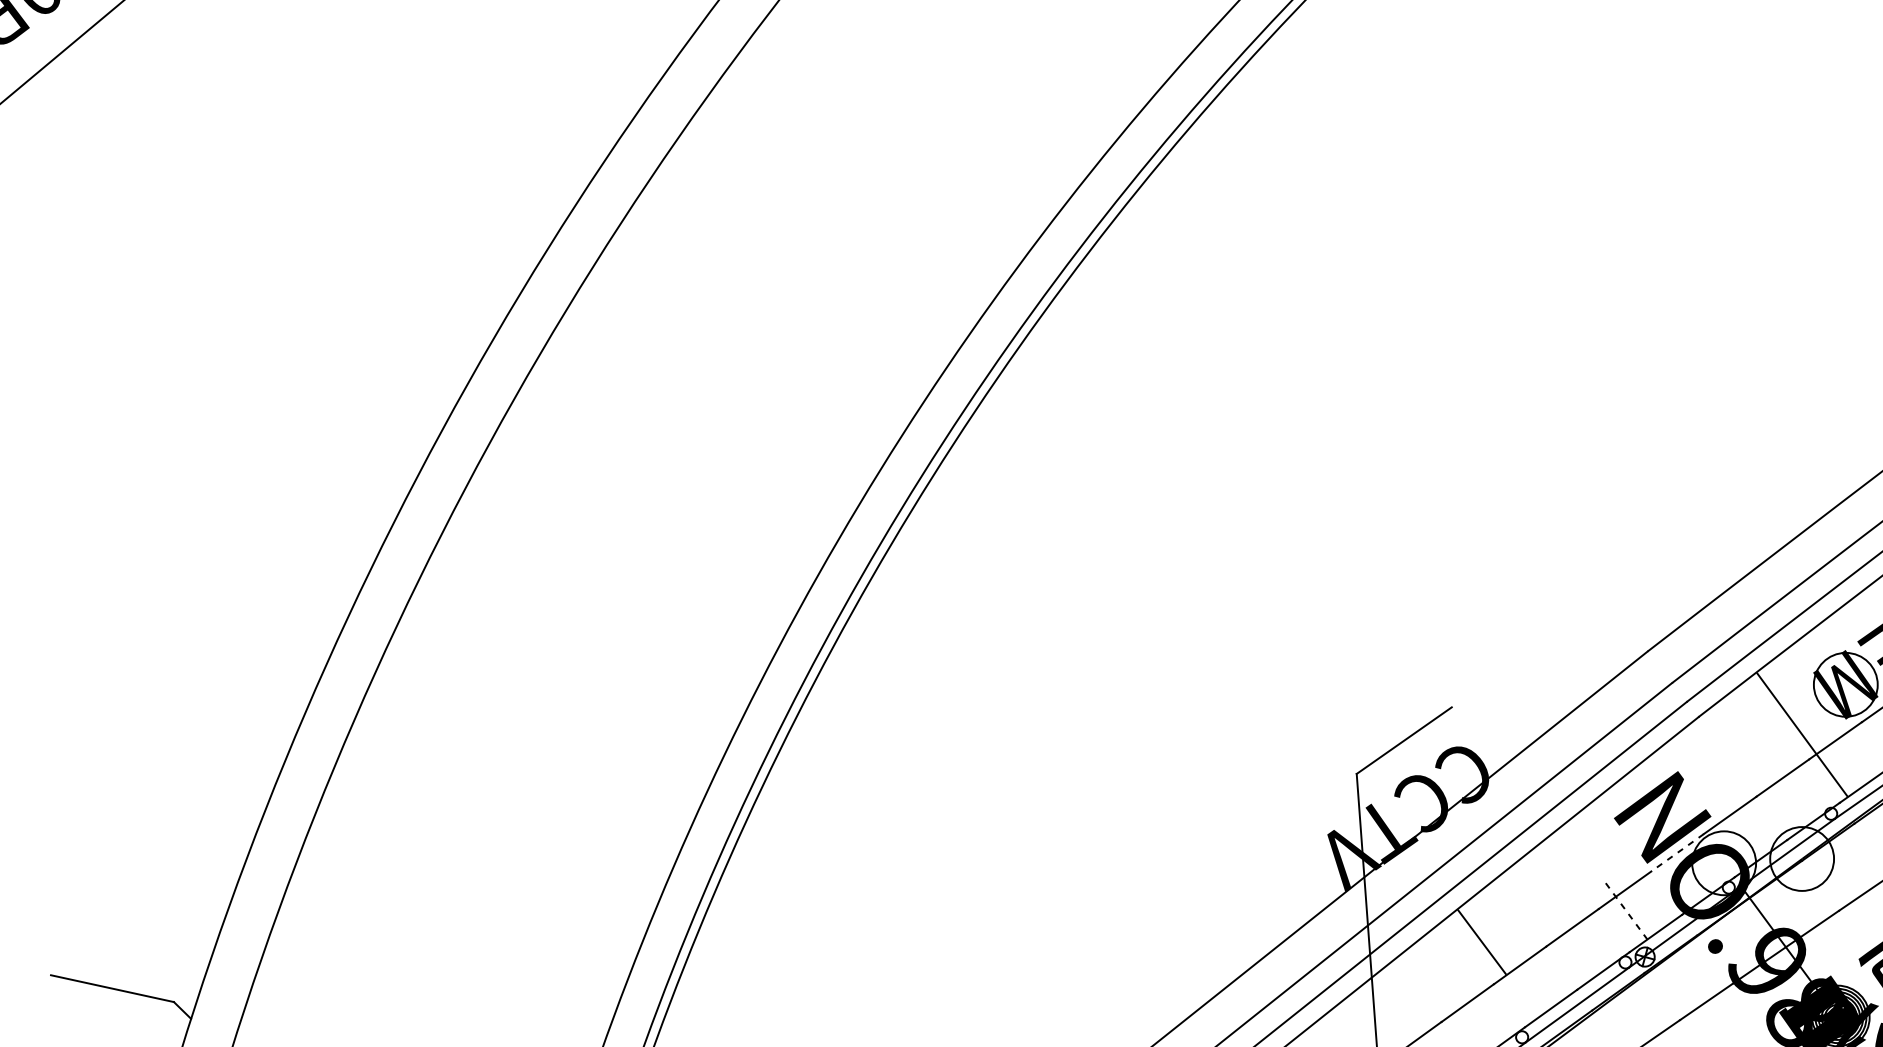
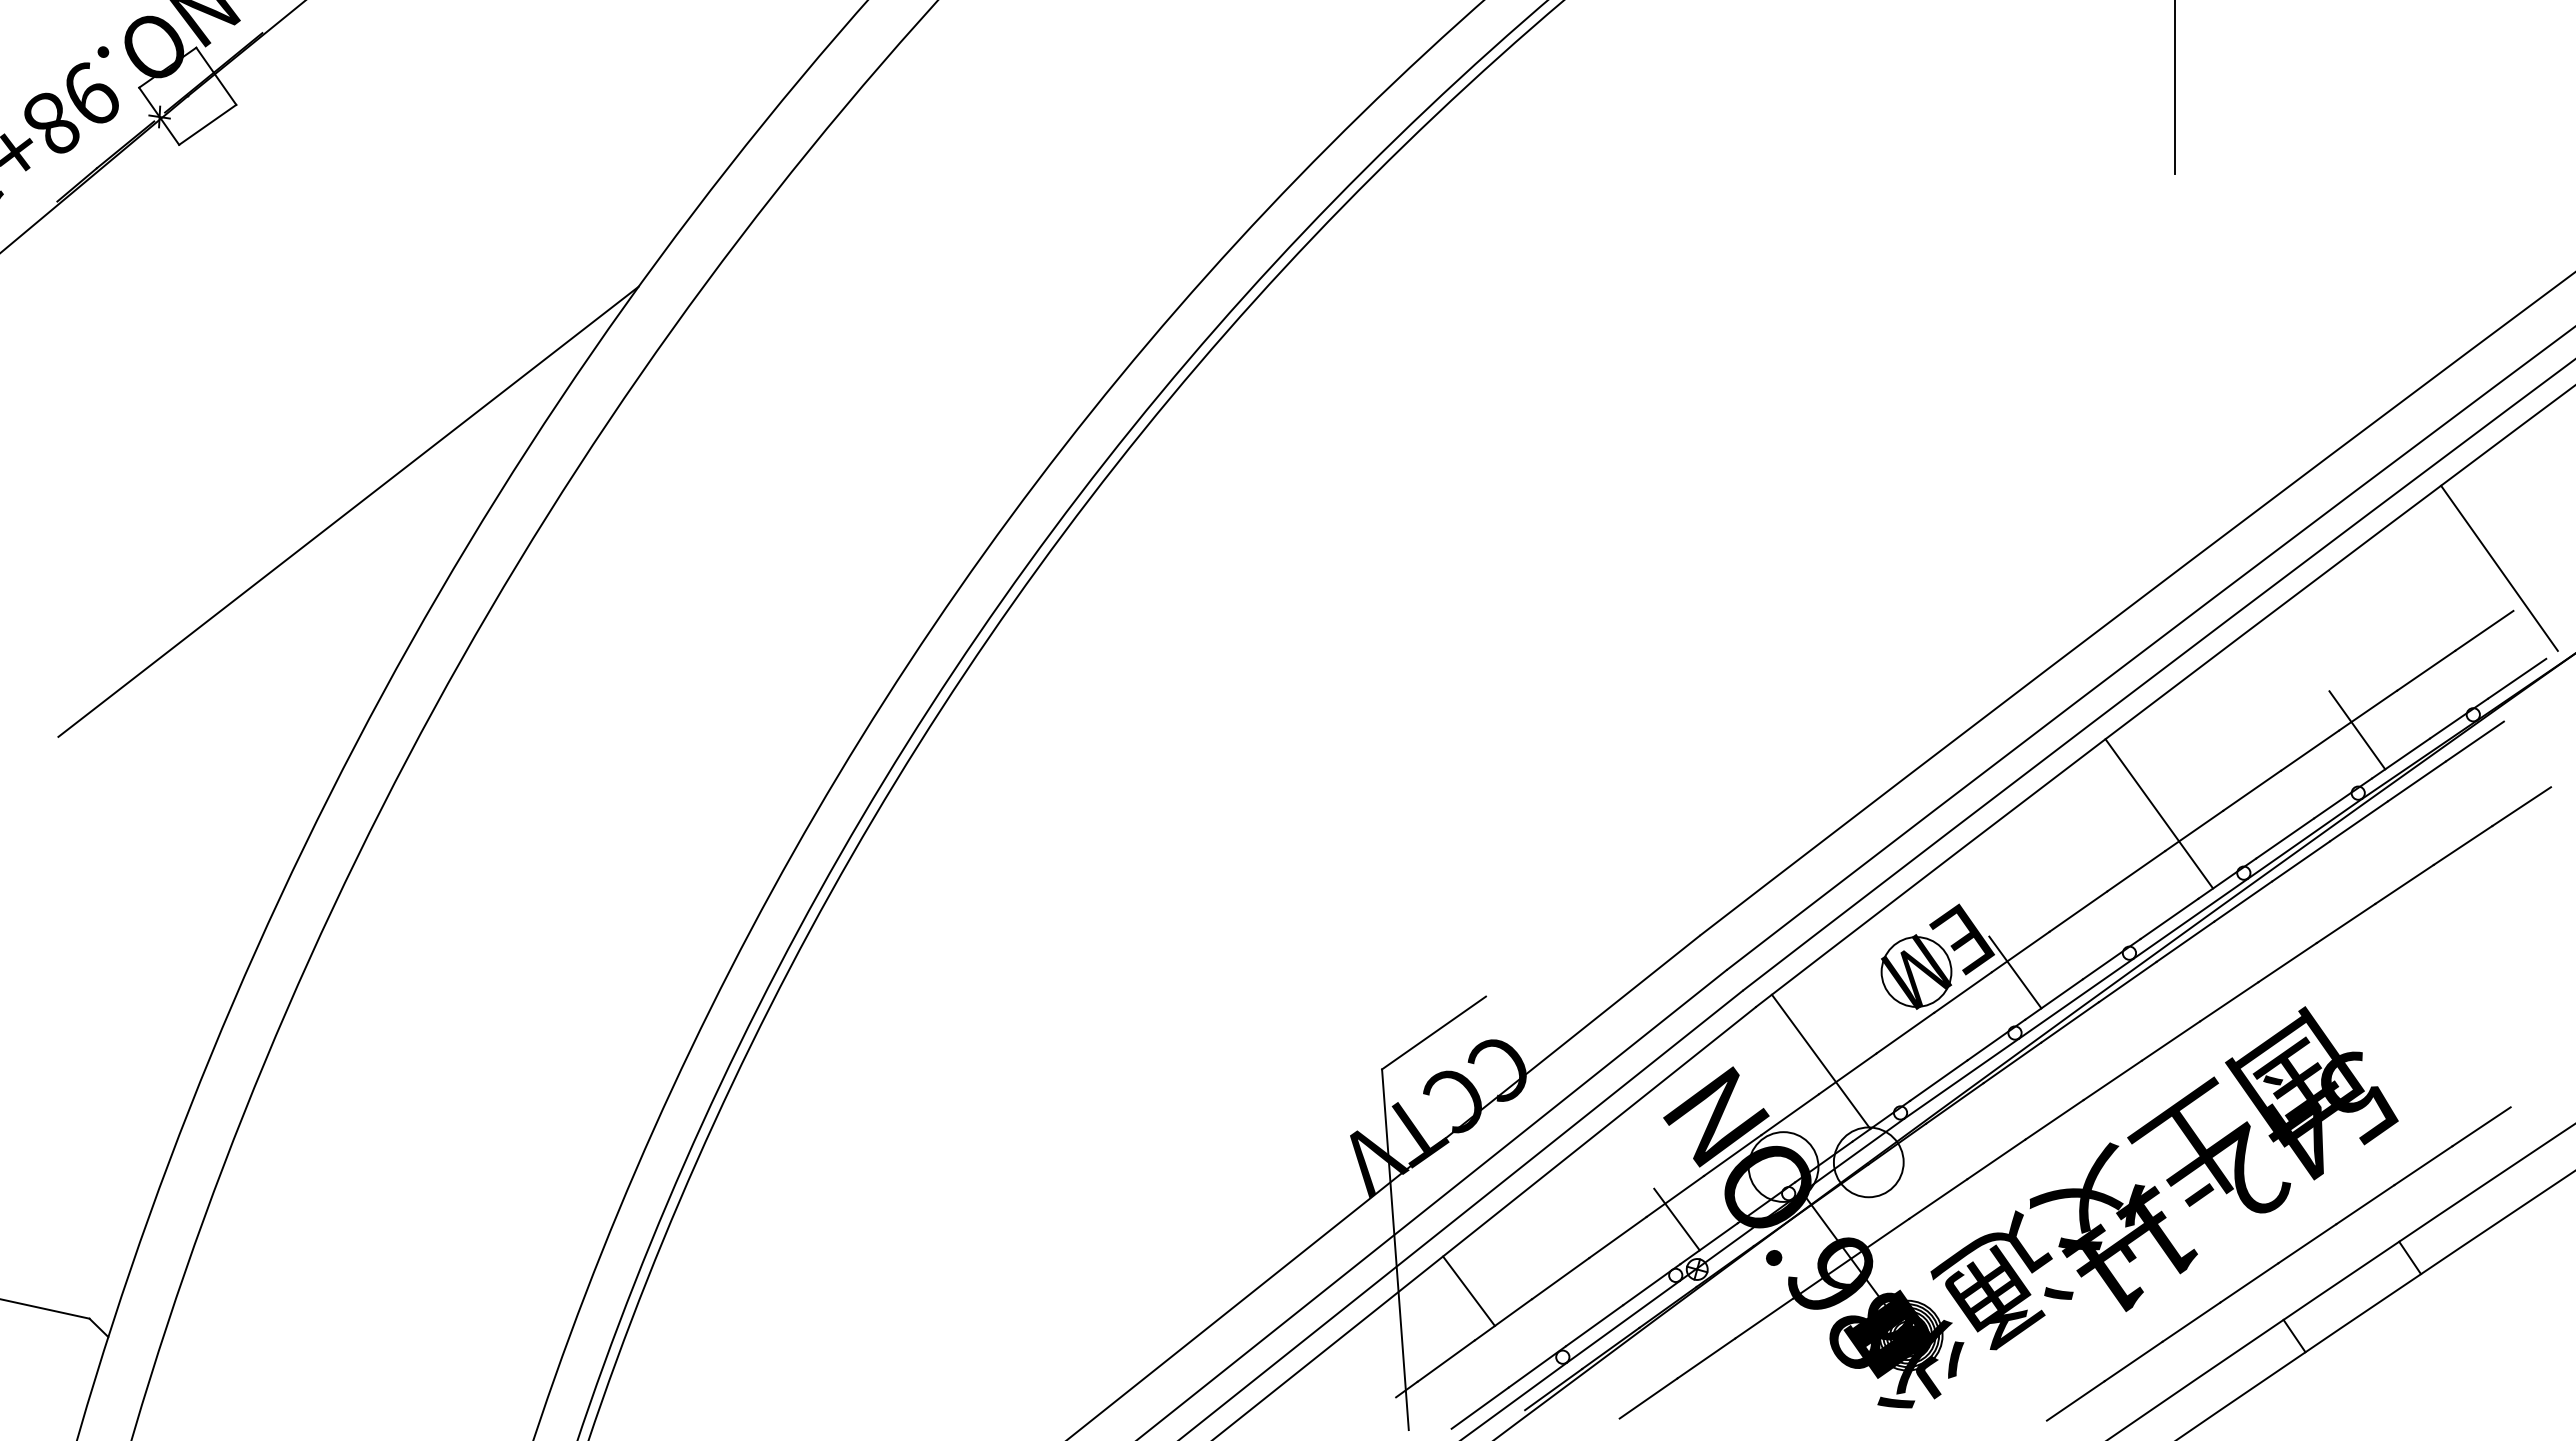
line: (410, 263) -> (348, 511), added
line: (1801, 734) -> (1820, 1061), moved
line: (1677, 852) -> (1732, 1155), dashed -> solid
line: (1627, 911) -> (1677, 1219), dashed -> solid
line: (1481, 941) -> (1468, 1290), moved

